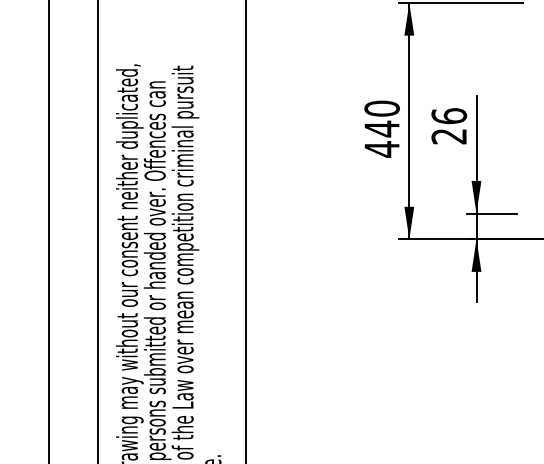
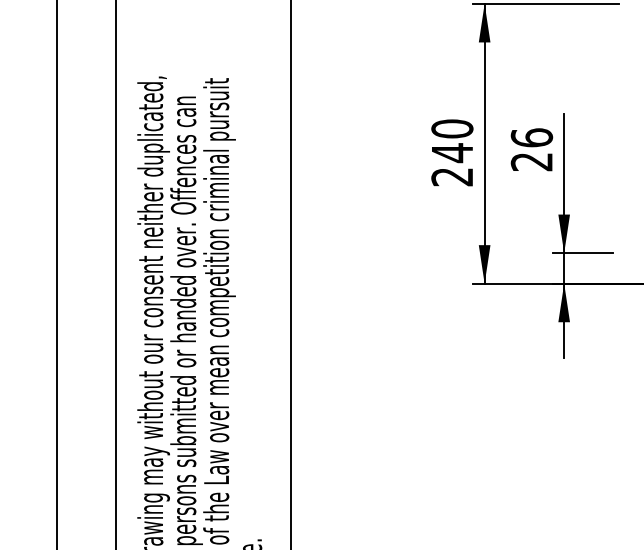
text: (381, 149) -> (451, 177), 440 -> 240

